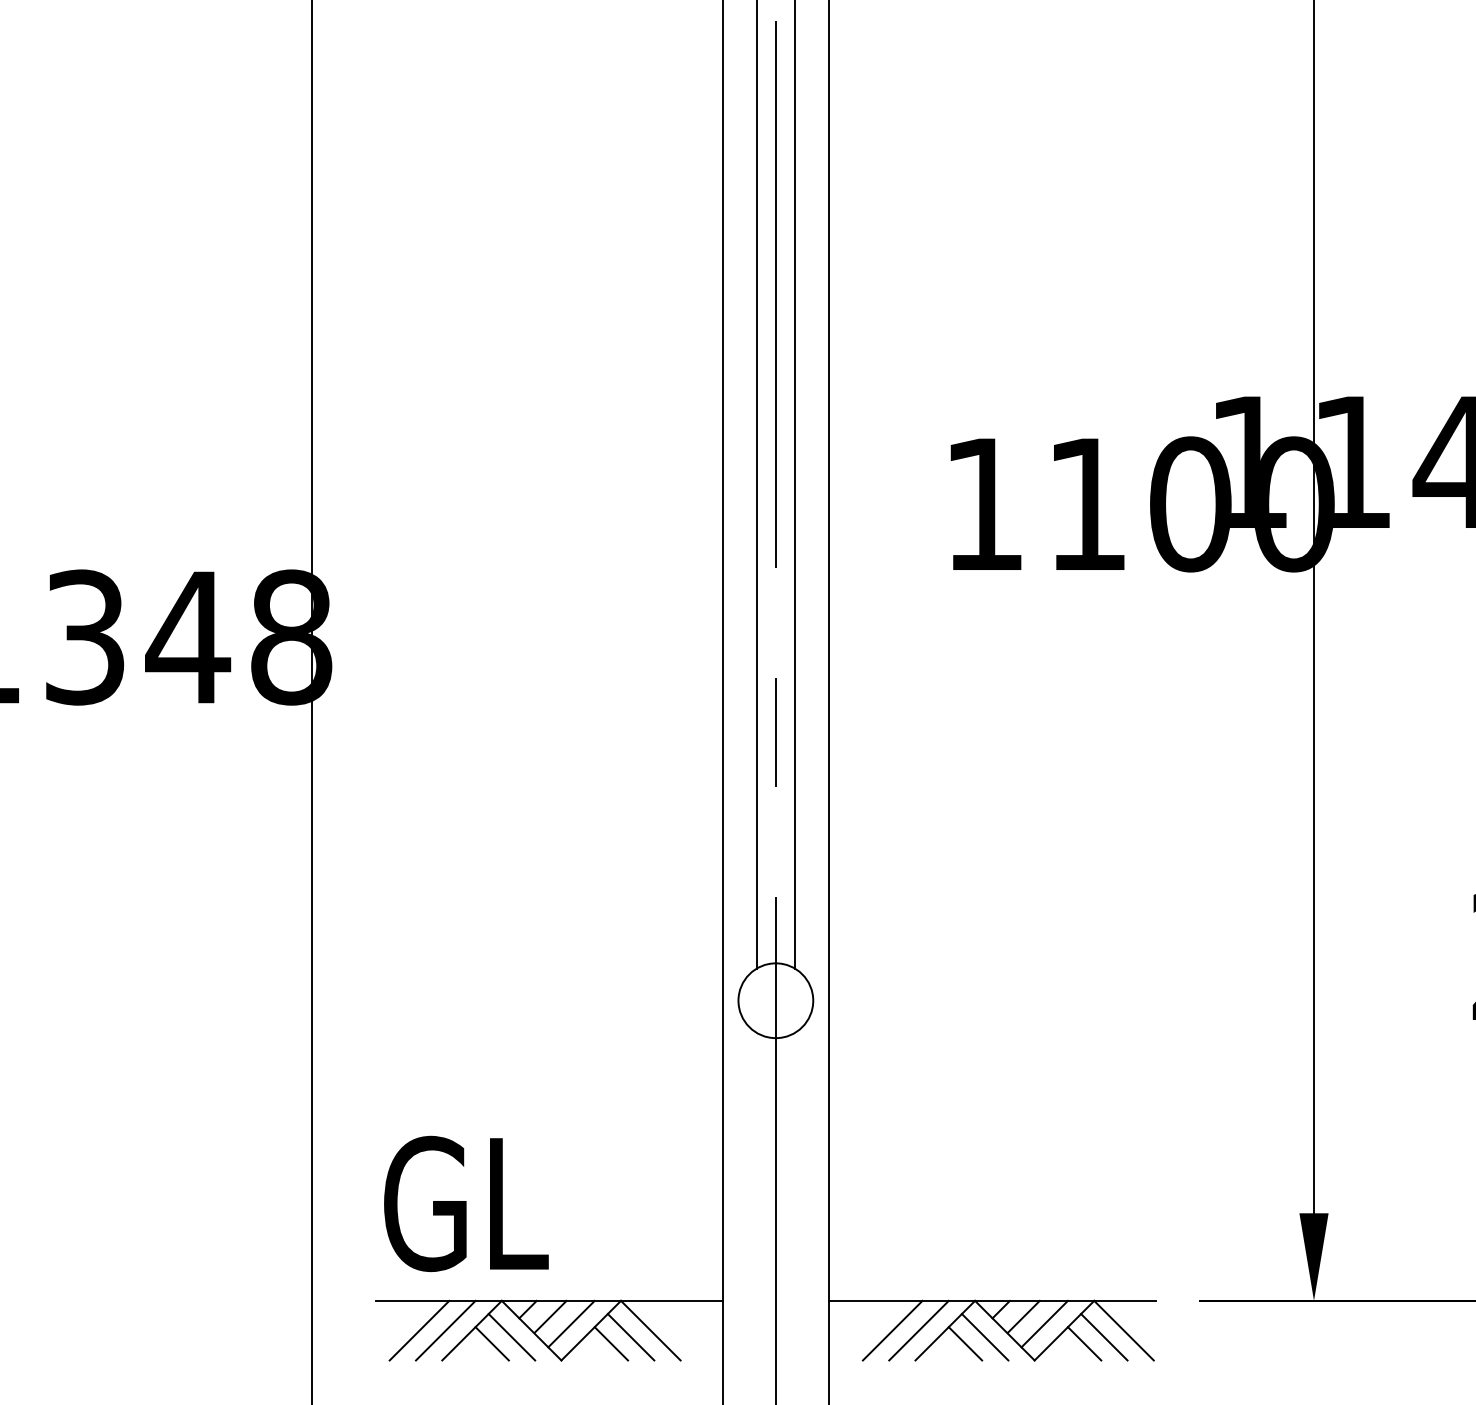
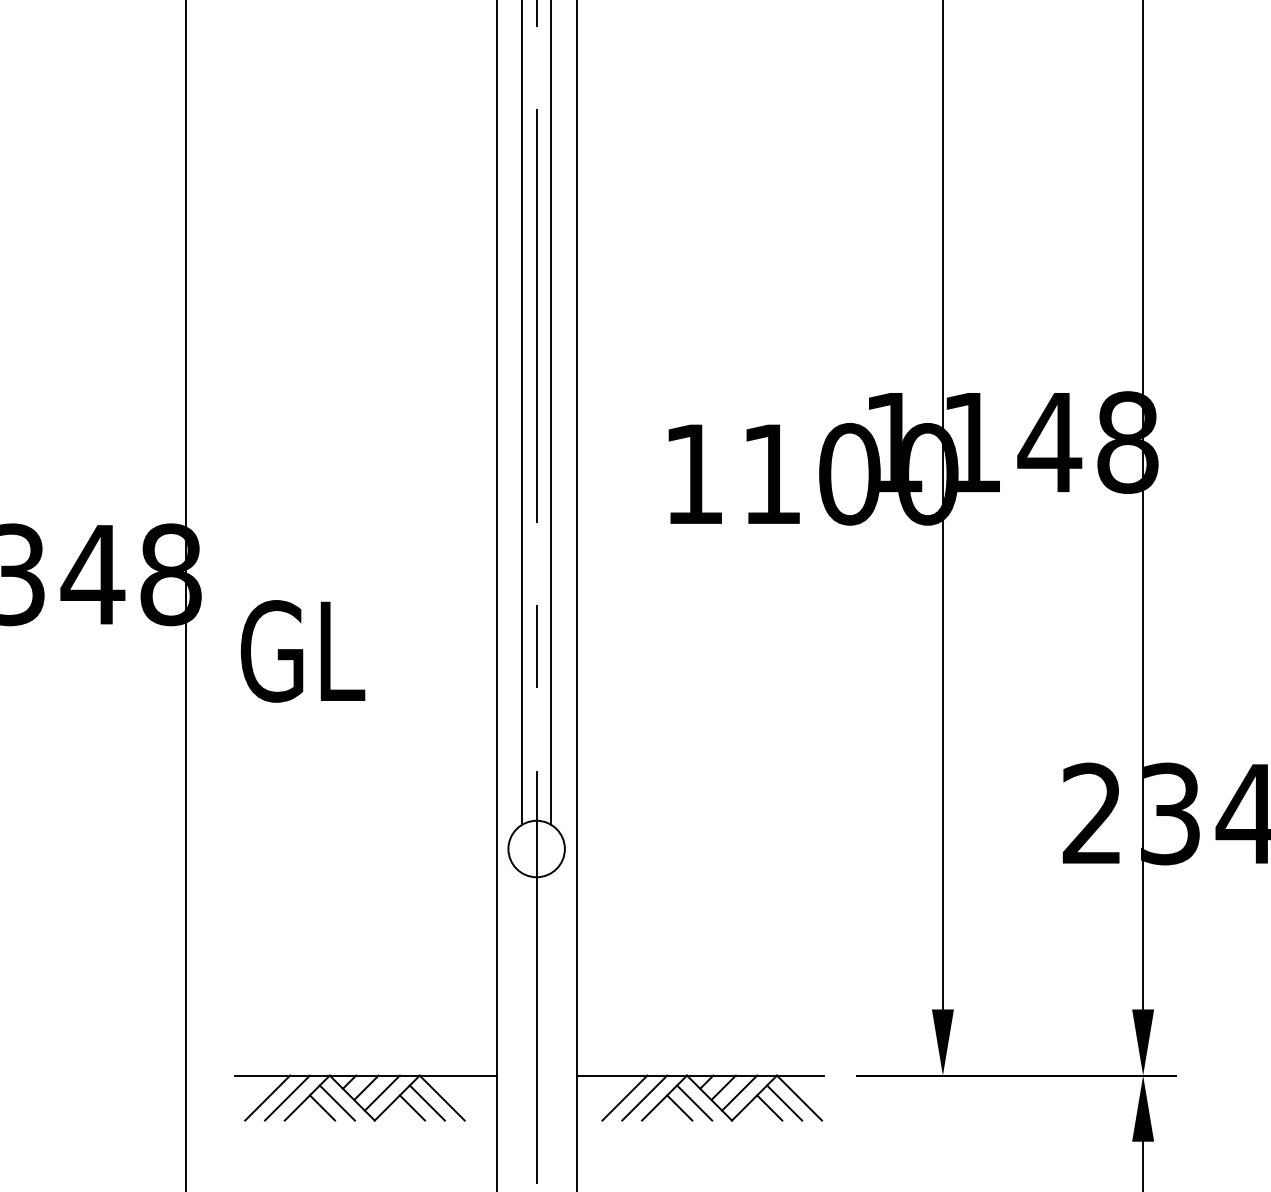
text: (465, 1204) -> (302, 651), moved

